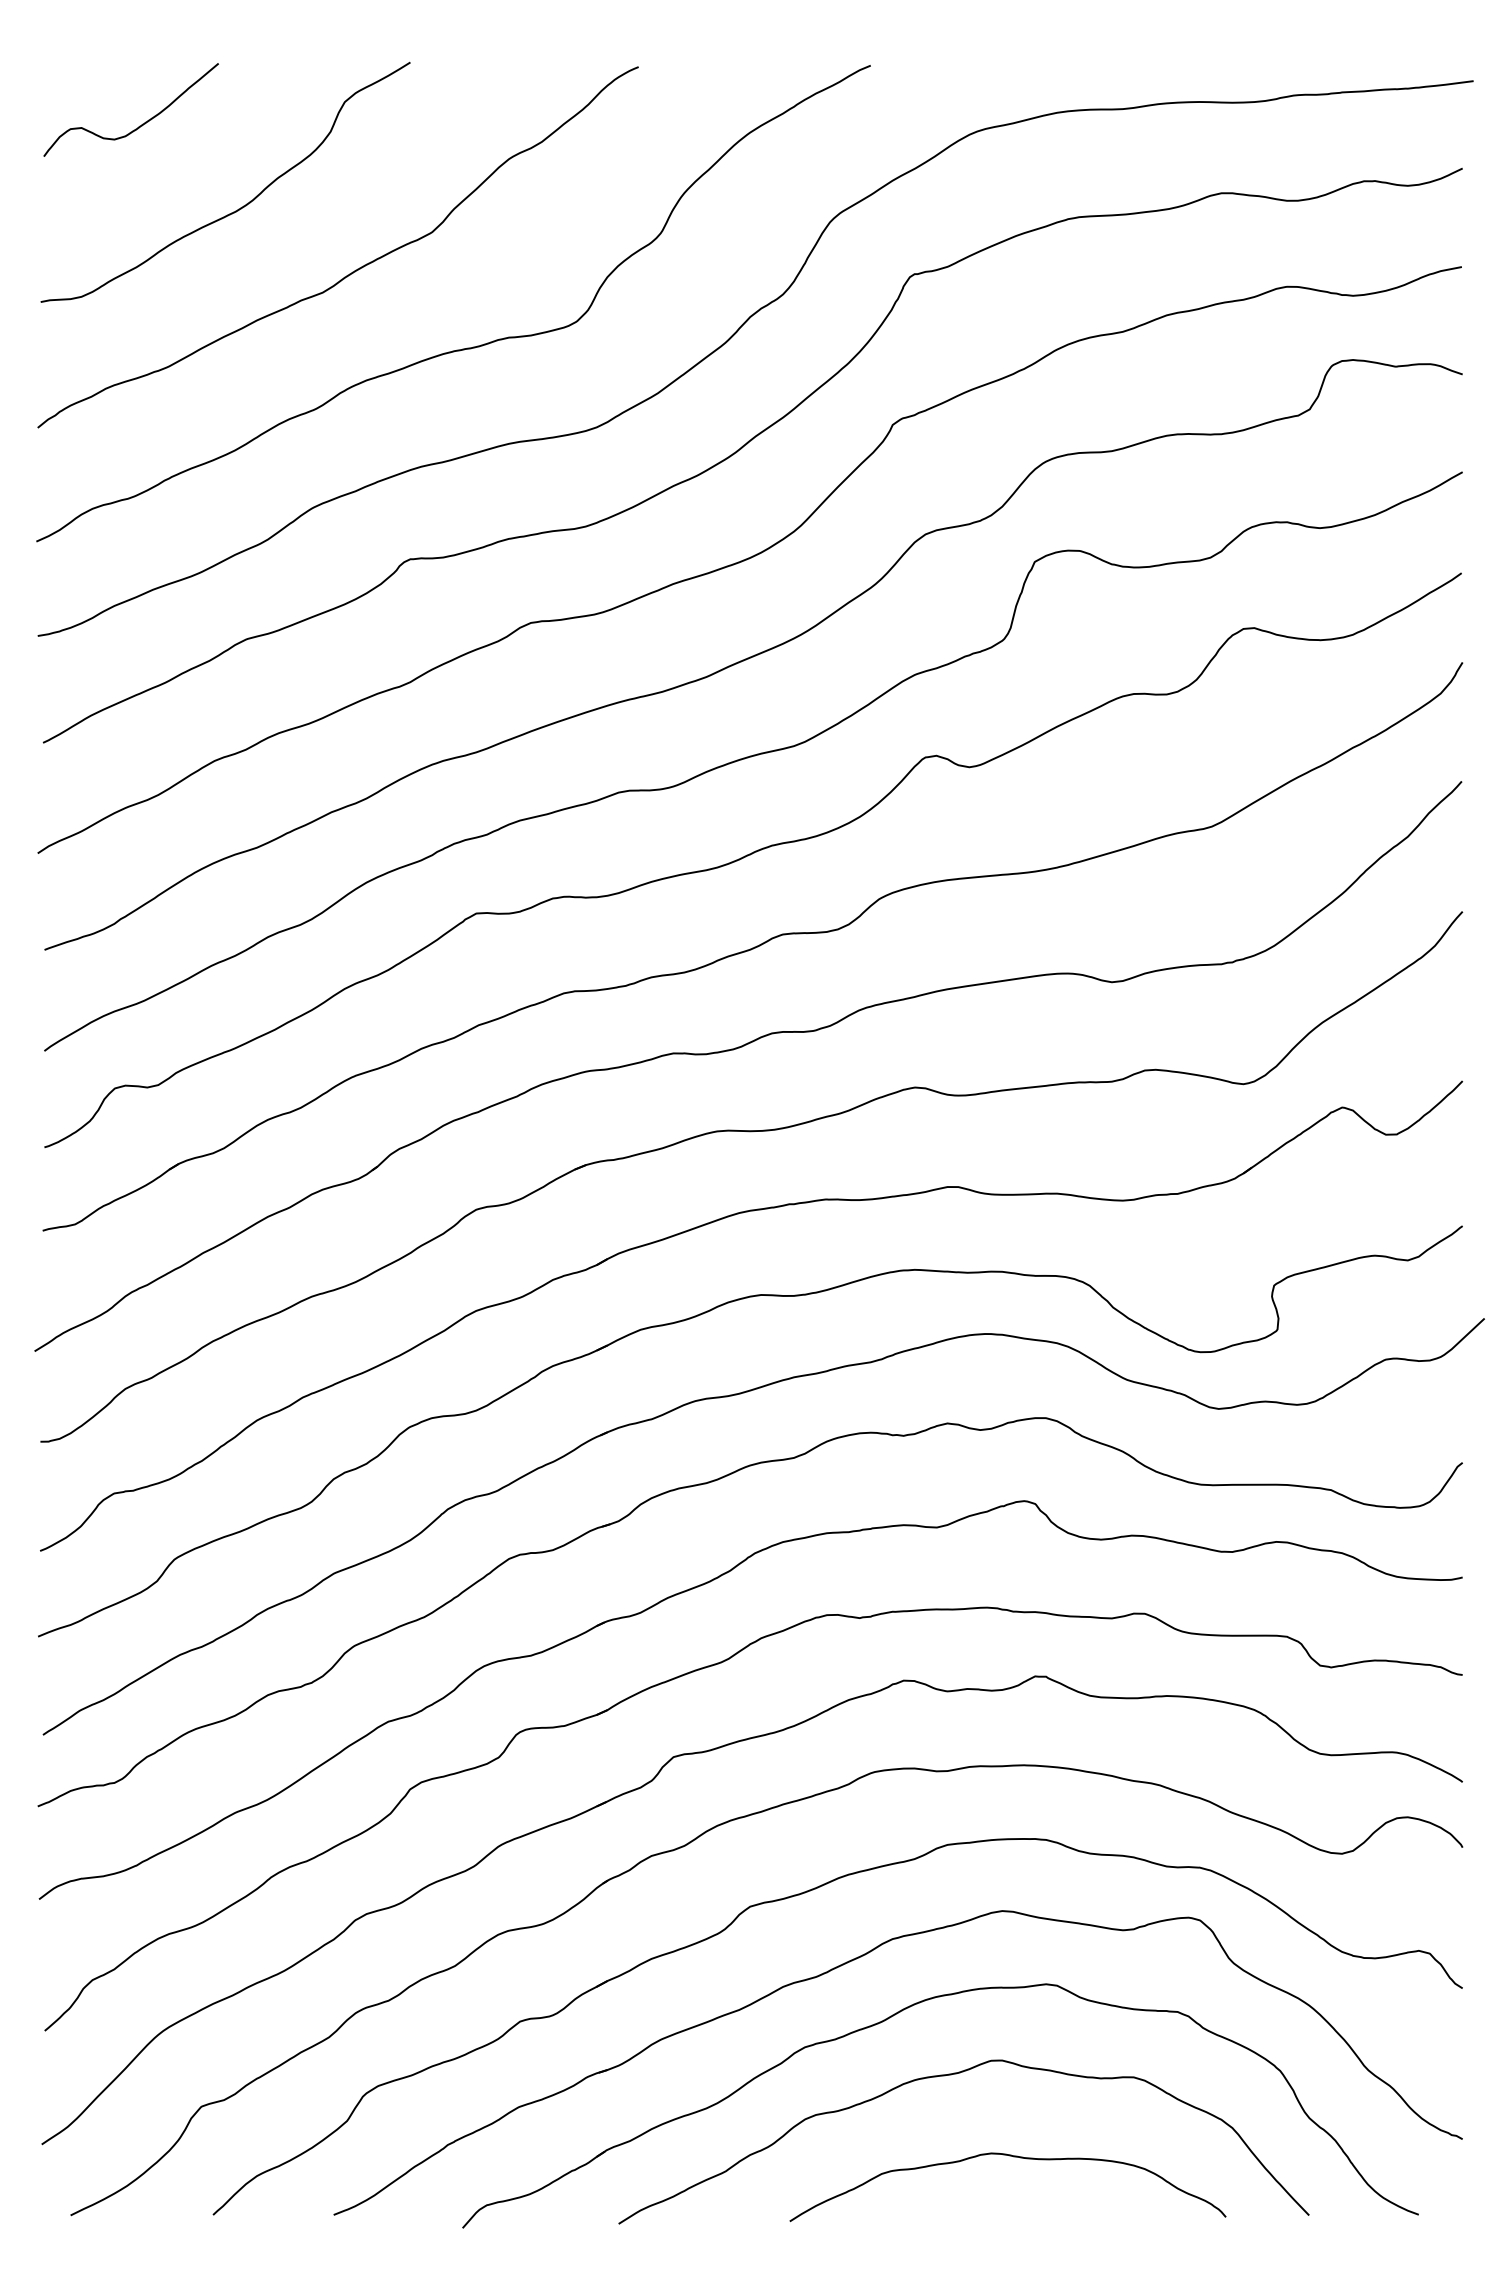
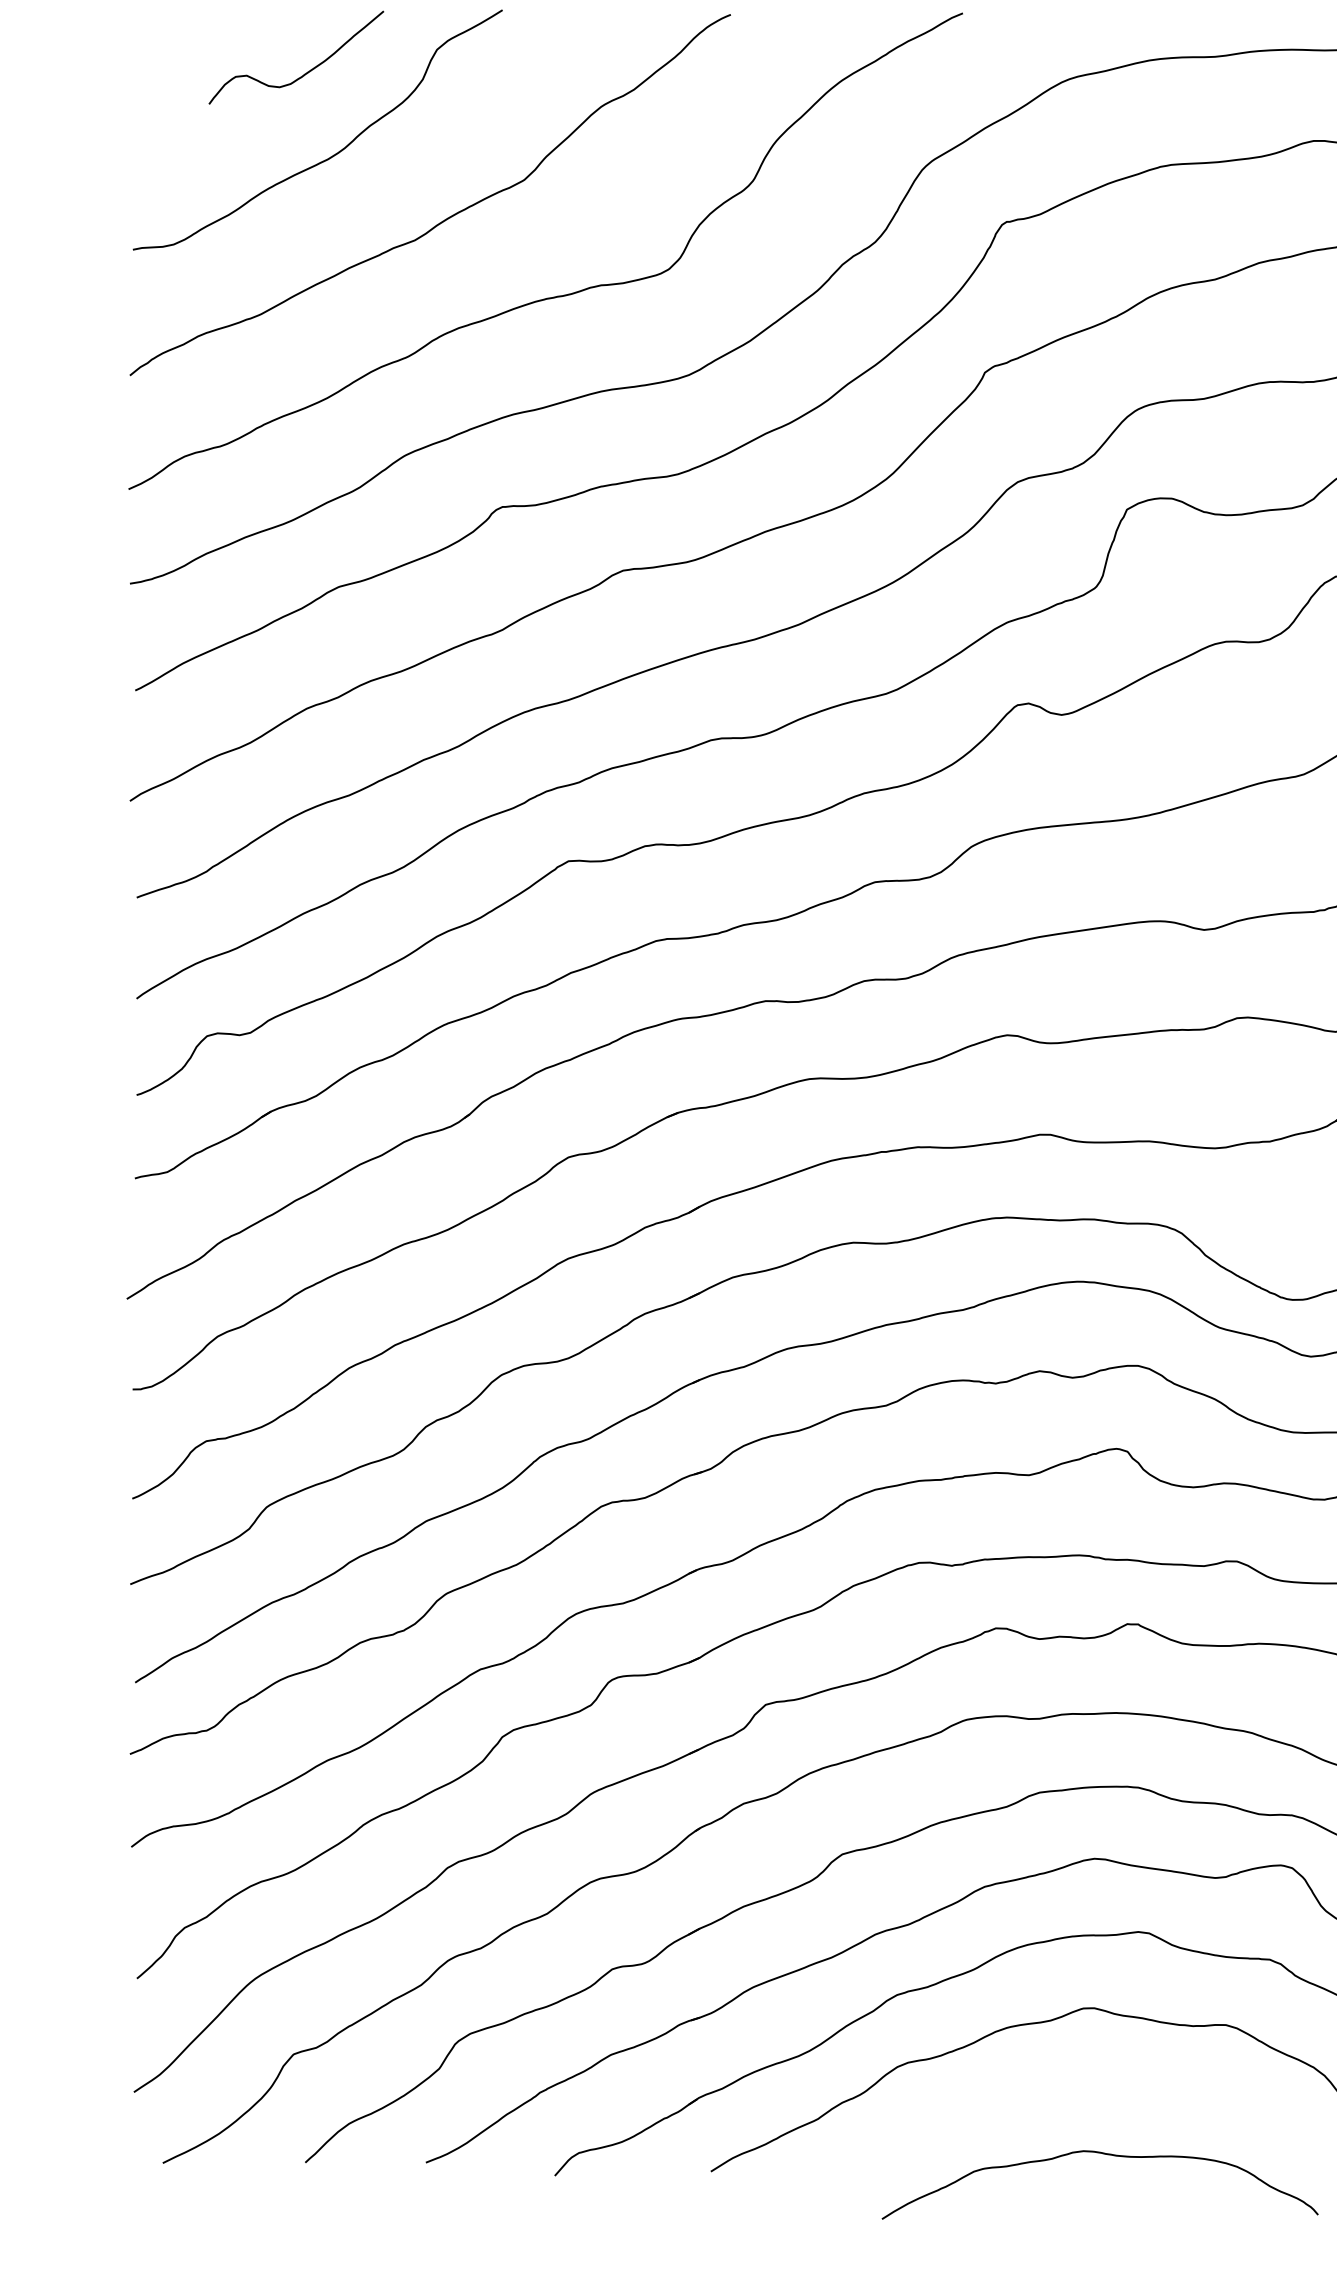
curve: (139, 125) -> (304, 73), moved
curve: (1013, 2157) -> (1105, 2155), moved

